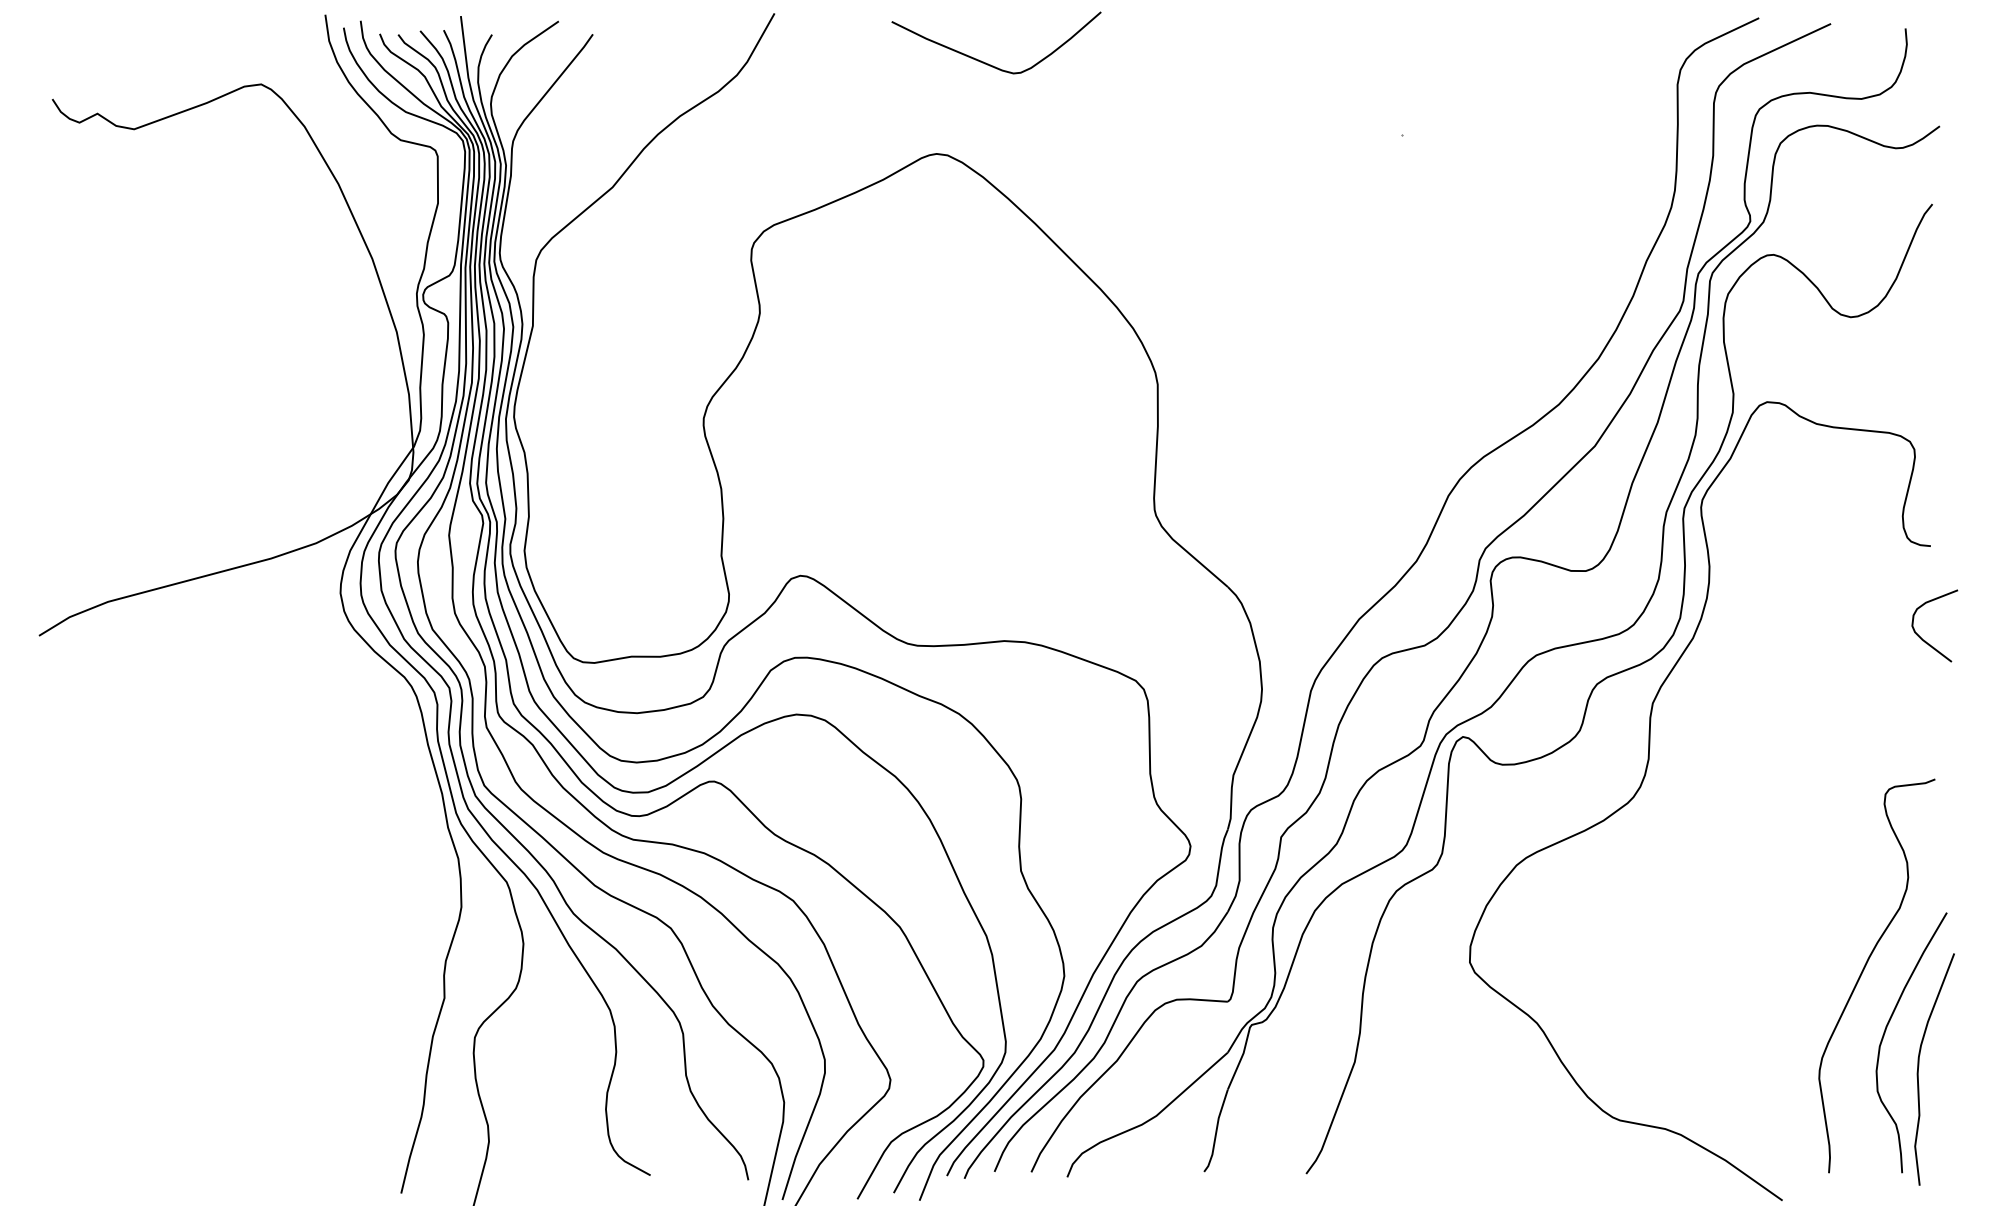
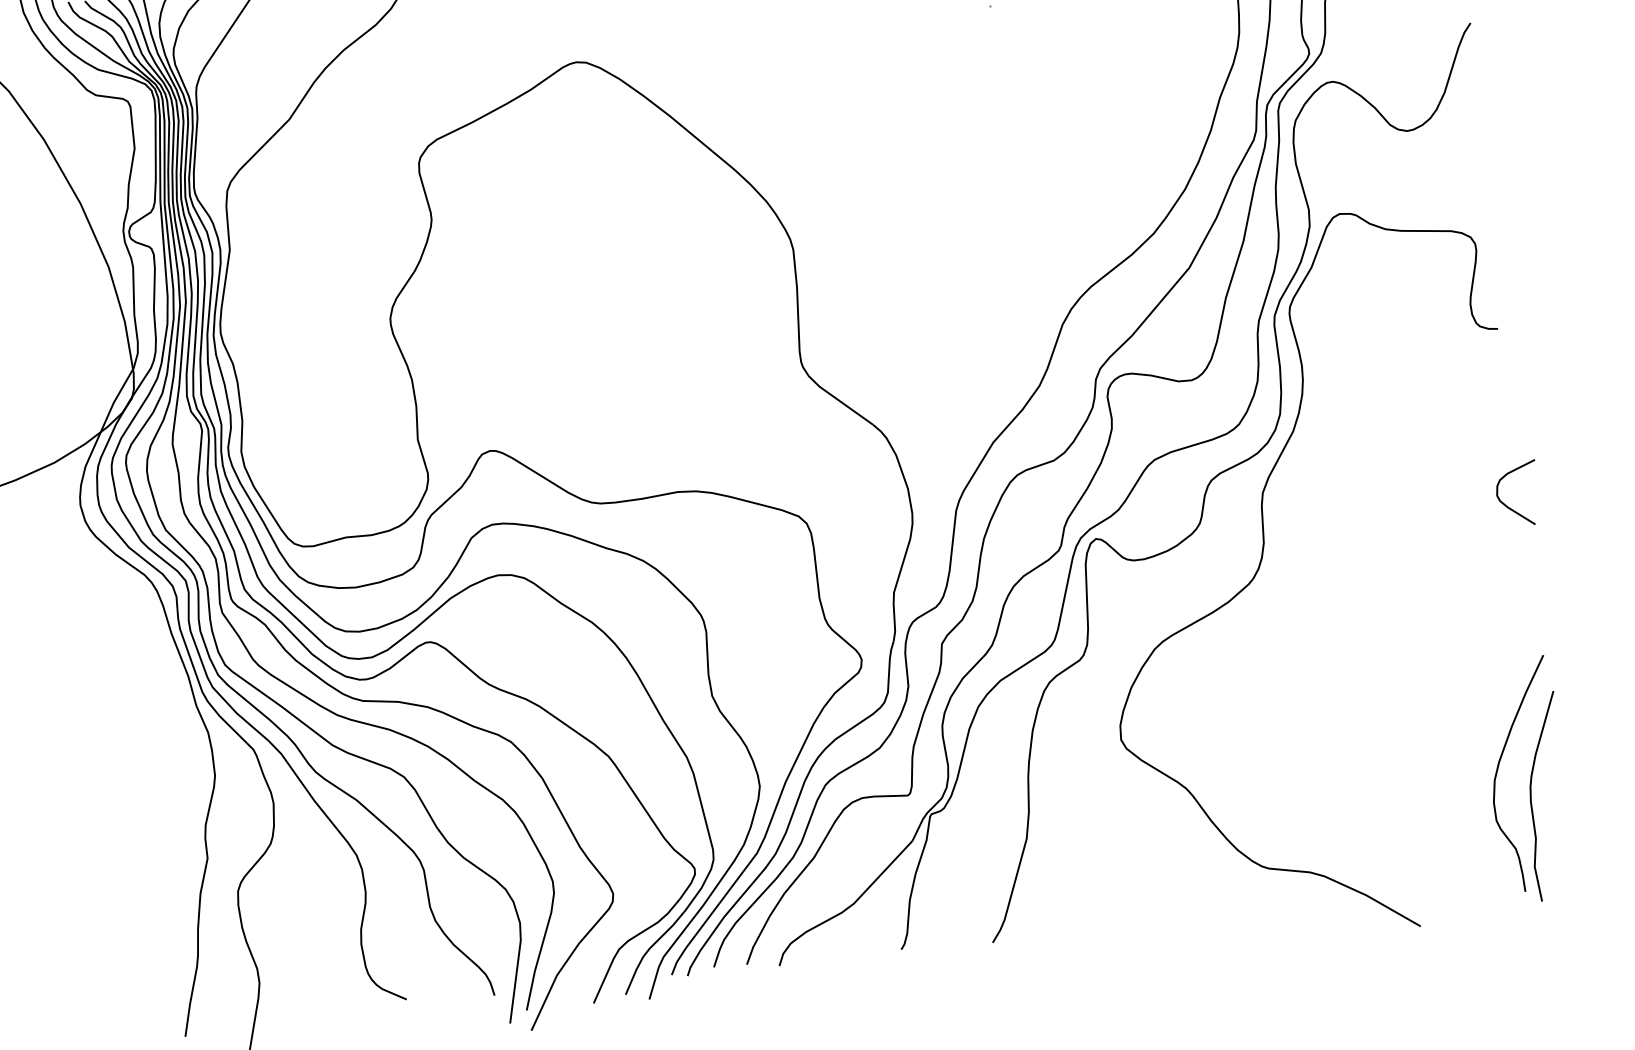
curve: (1925, 640) -> (1510, 507), moved
curve: (1863, 972) -> (1473, 715), removed

